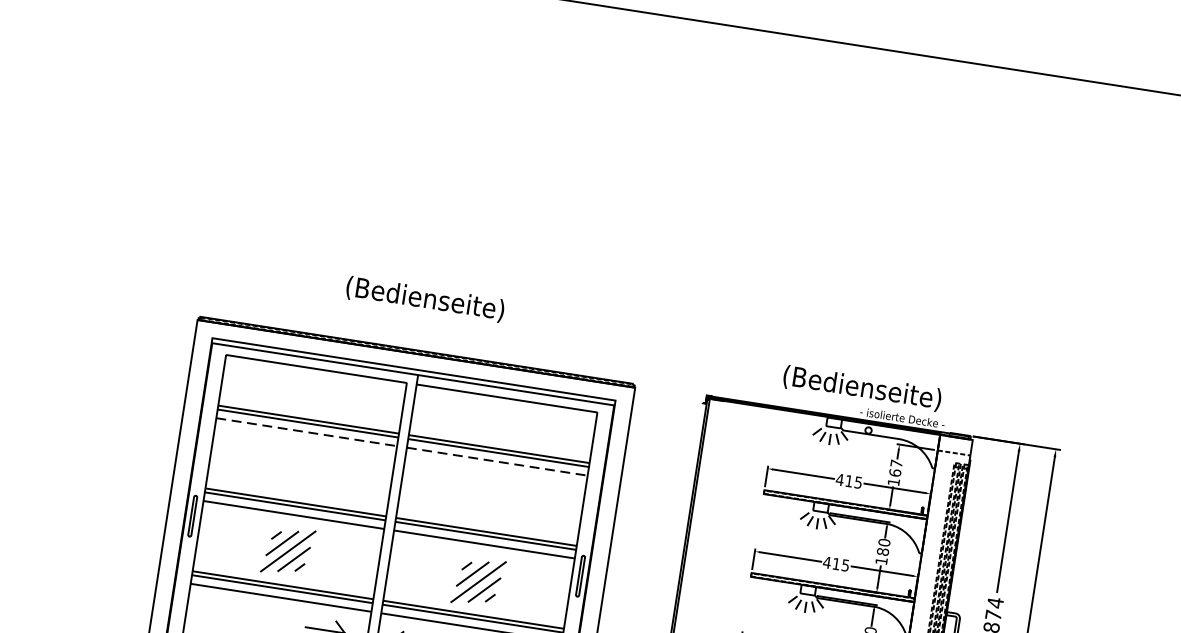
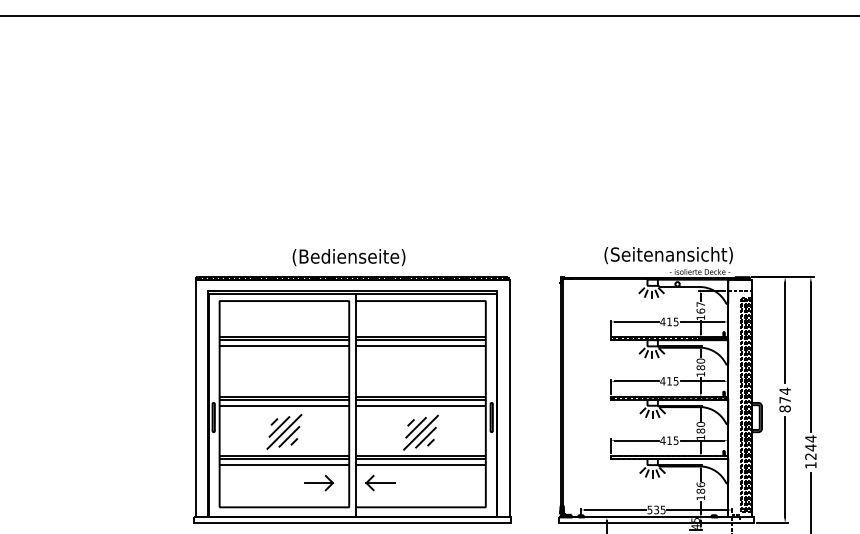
text: (424, 299) -> (348, 257), moved
text: (862, 388) -> (668, 255), (Bedienseite) -> (Seitenansicht)
line: (306, 432) -> (284, 346), dashed -> solid
line: (497, 461) -> (421, 346), dashed -> solid

